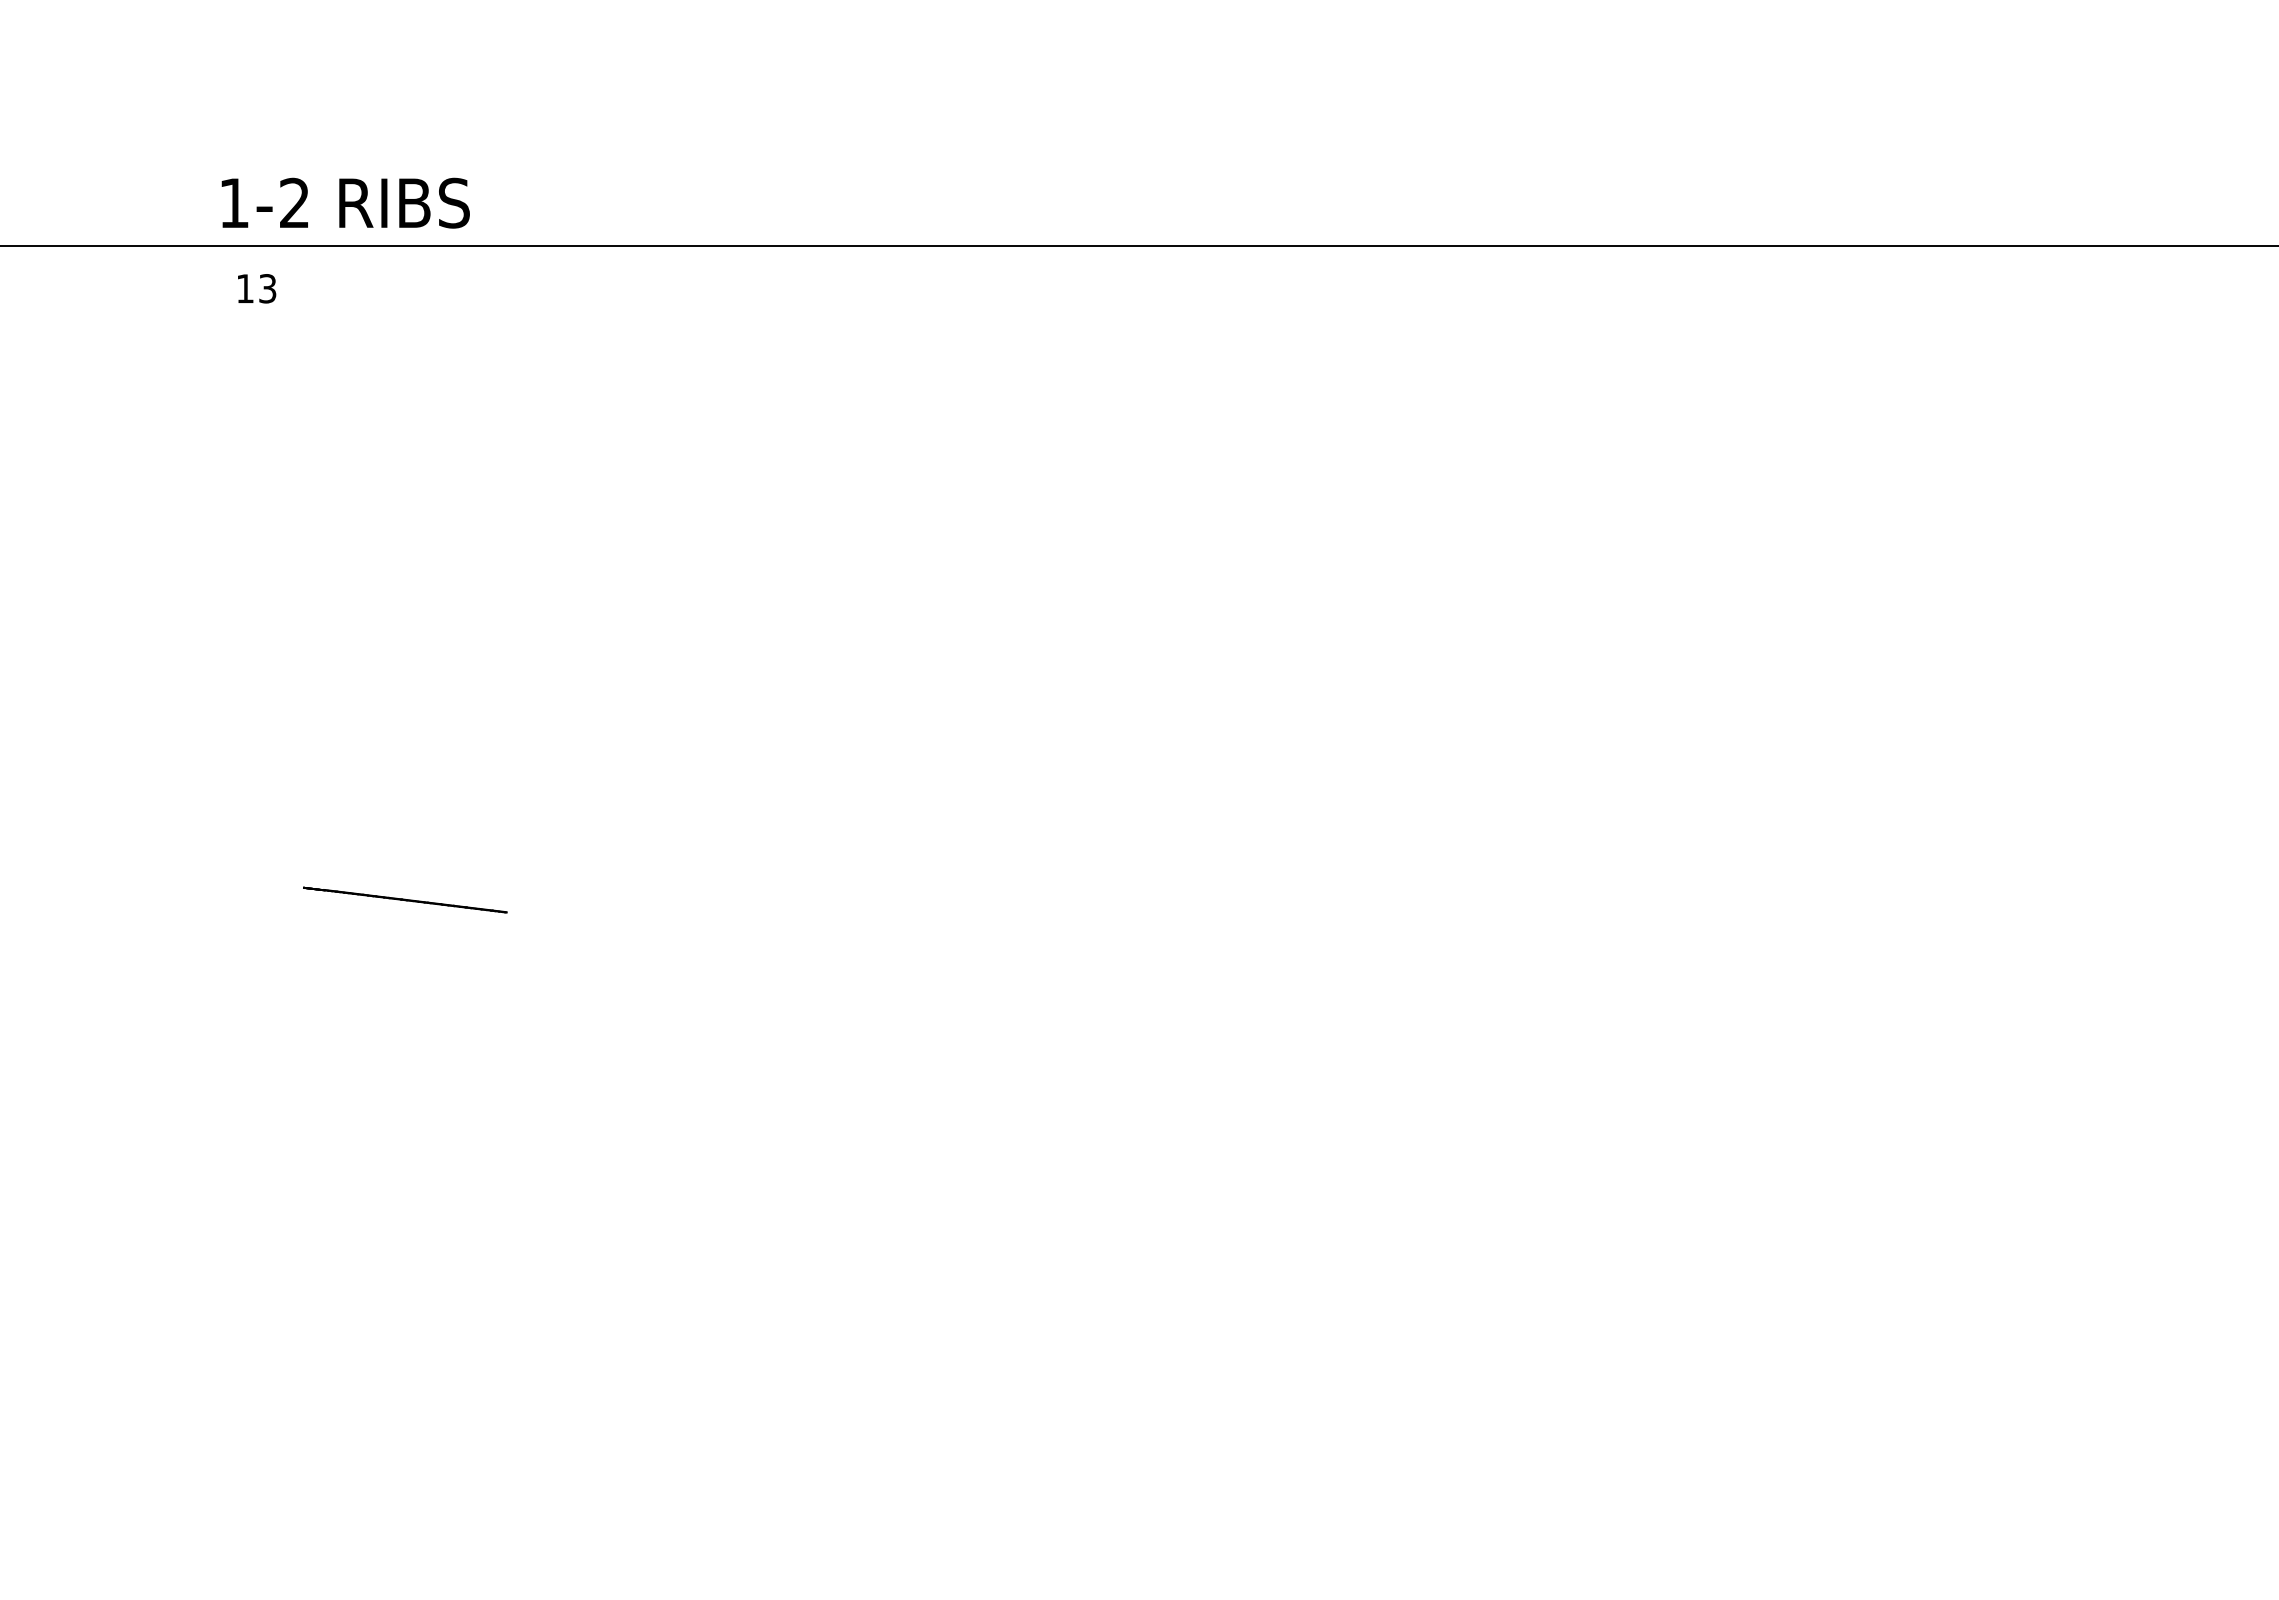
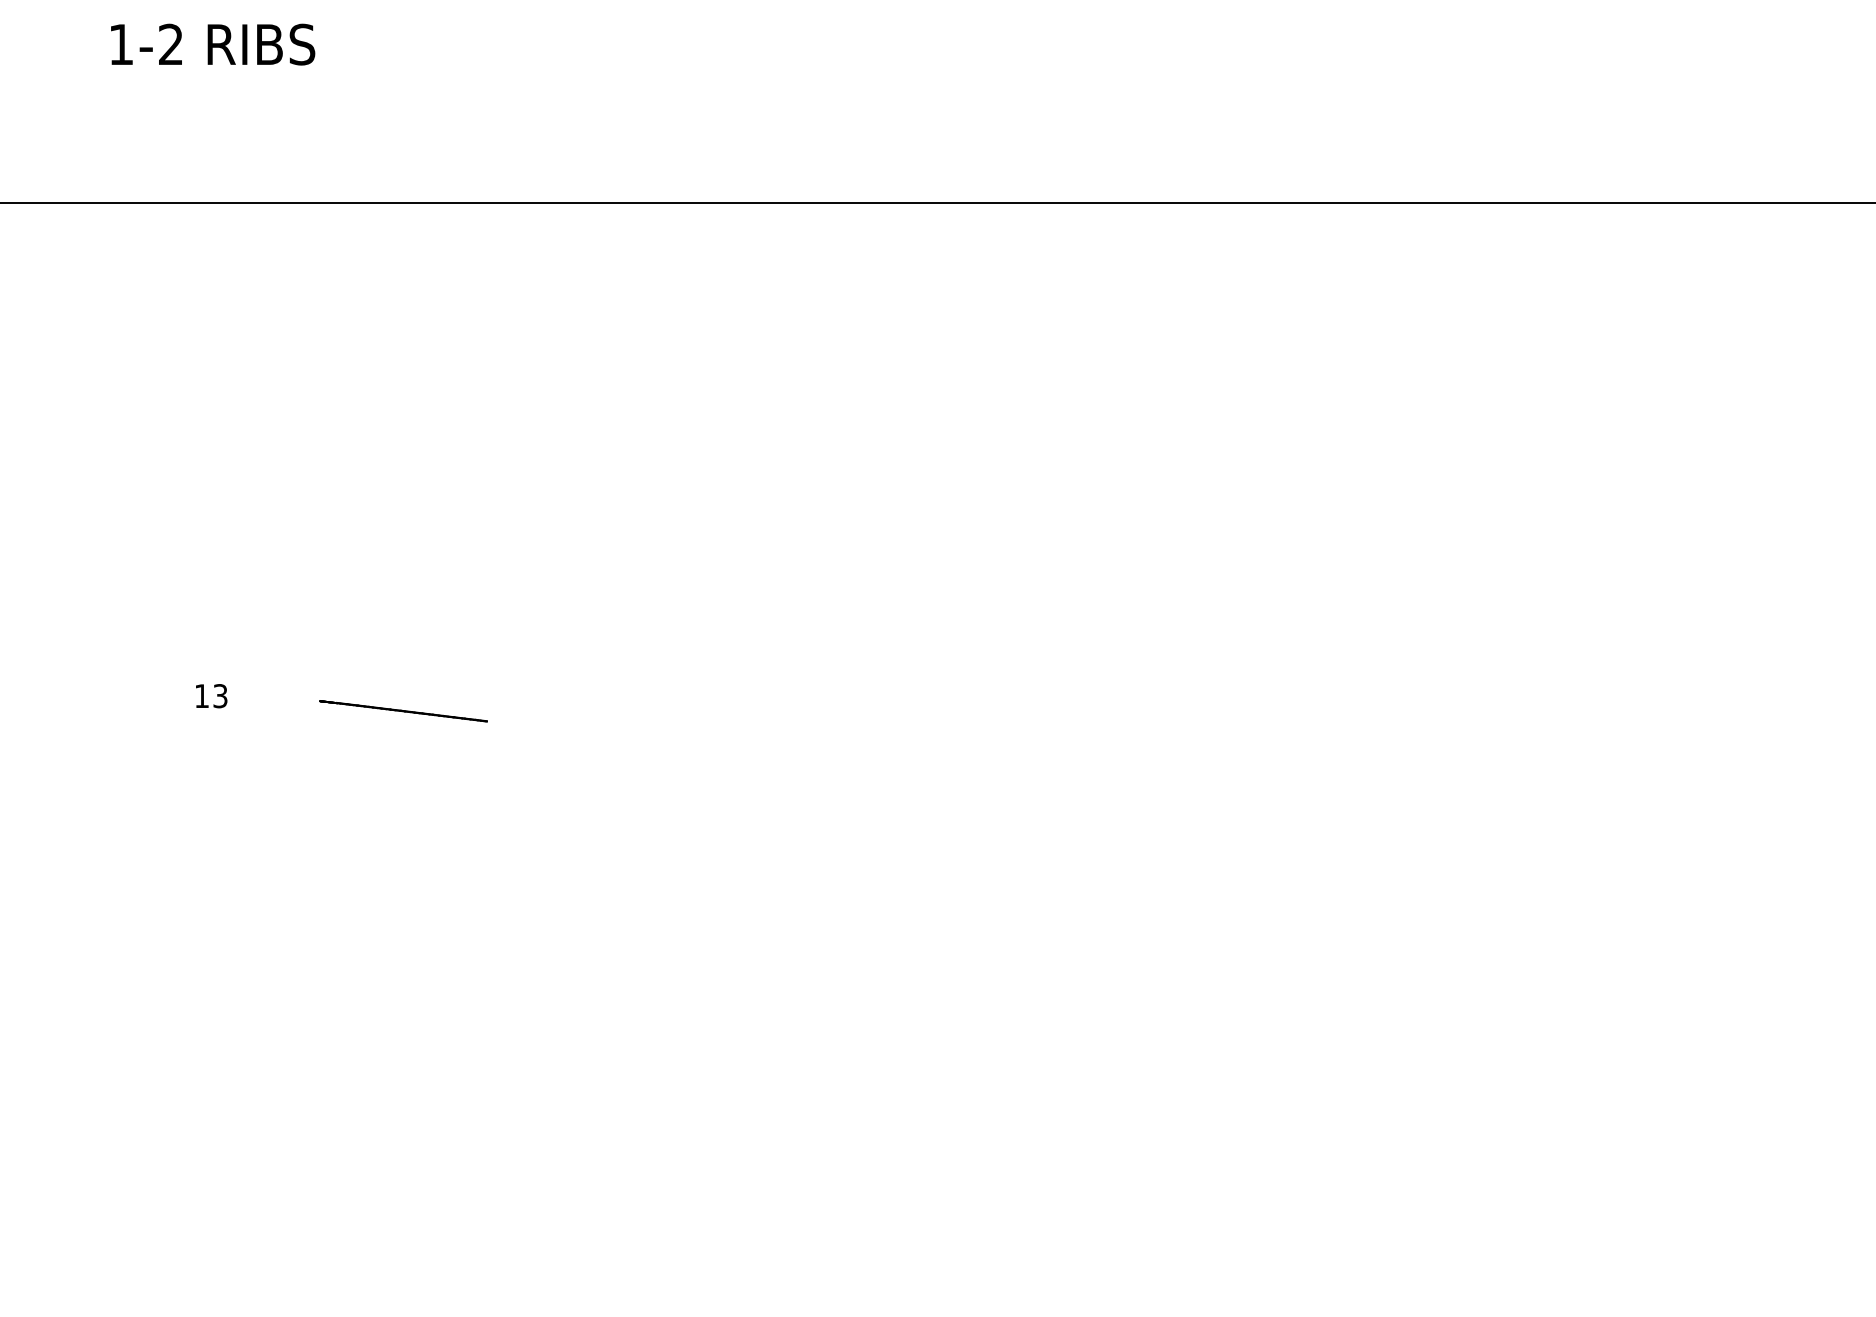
text: (345, 202) -> (212, 44), moved
text: (257, 288) -> (212, 695), moved
line: (405, 899) -> (403, 710), moved

